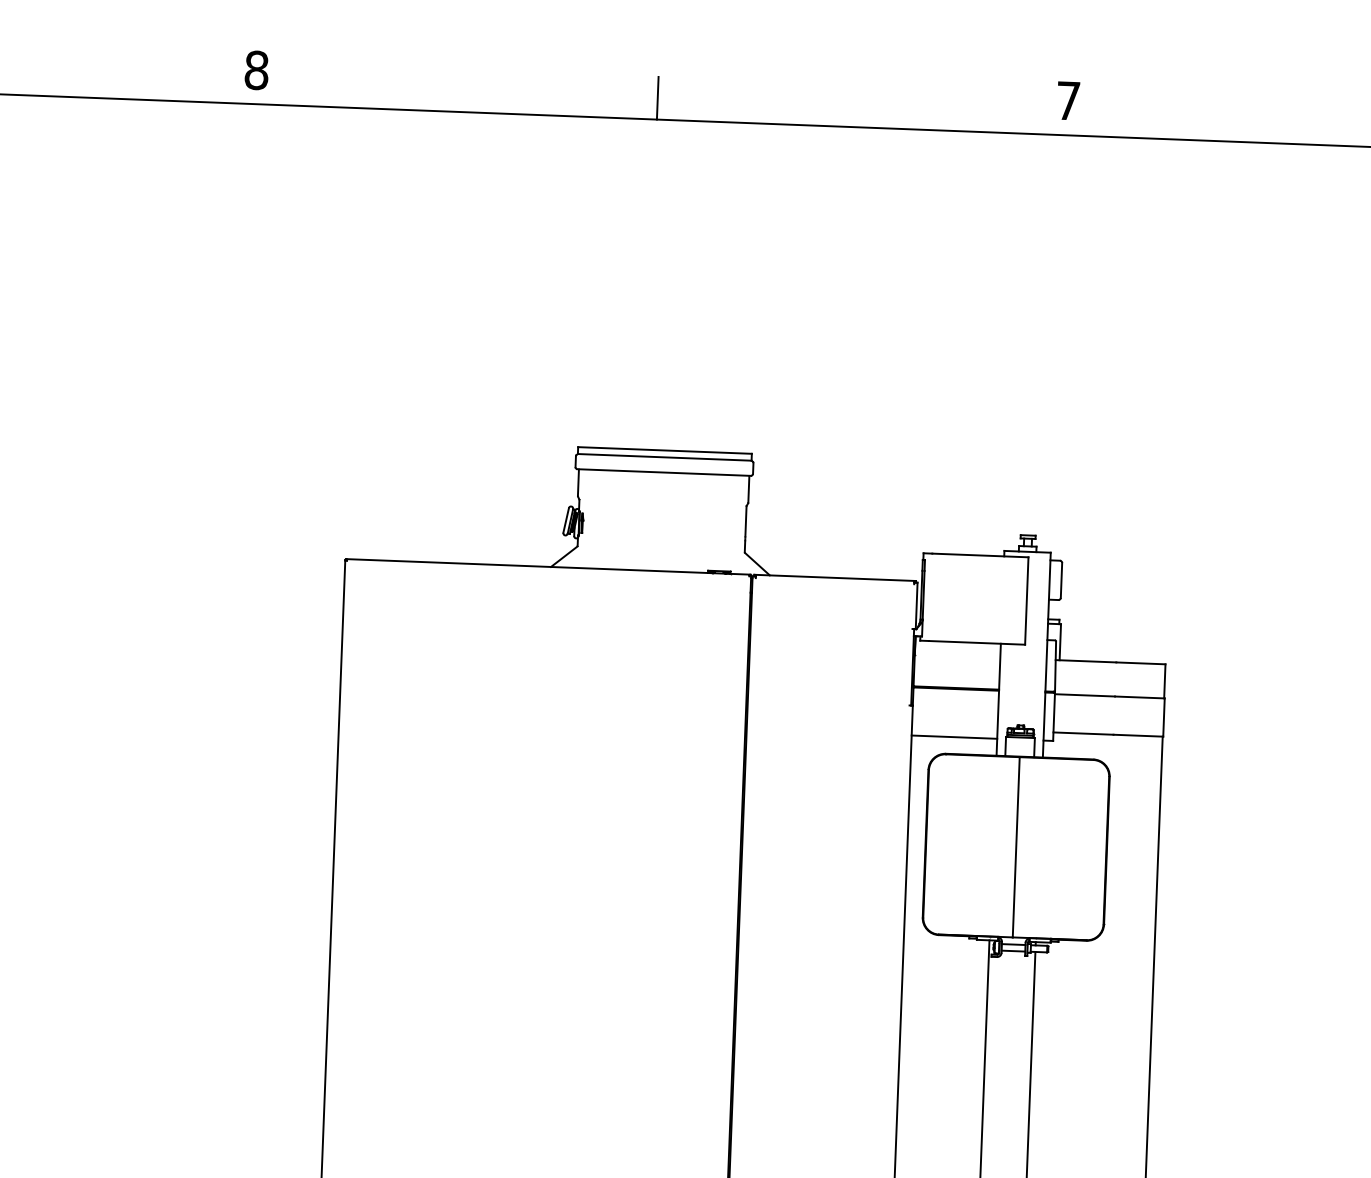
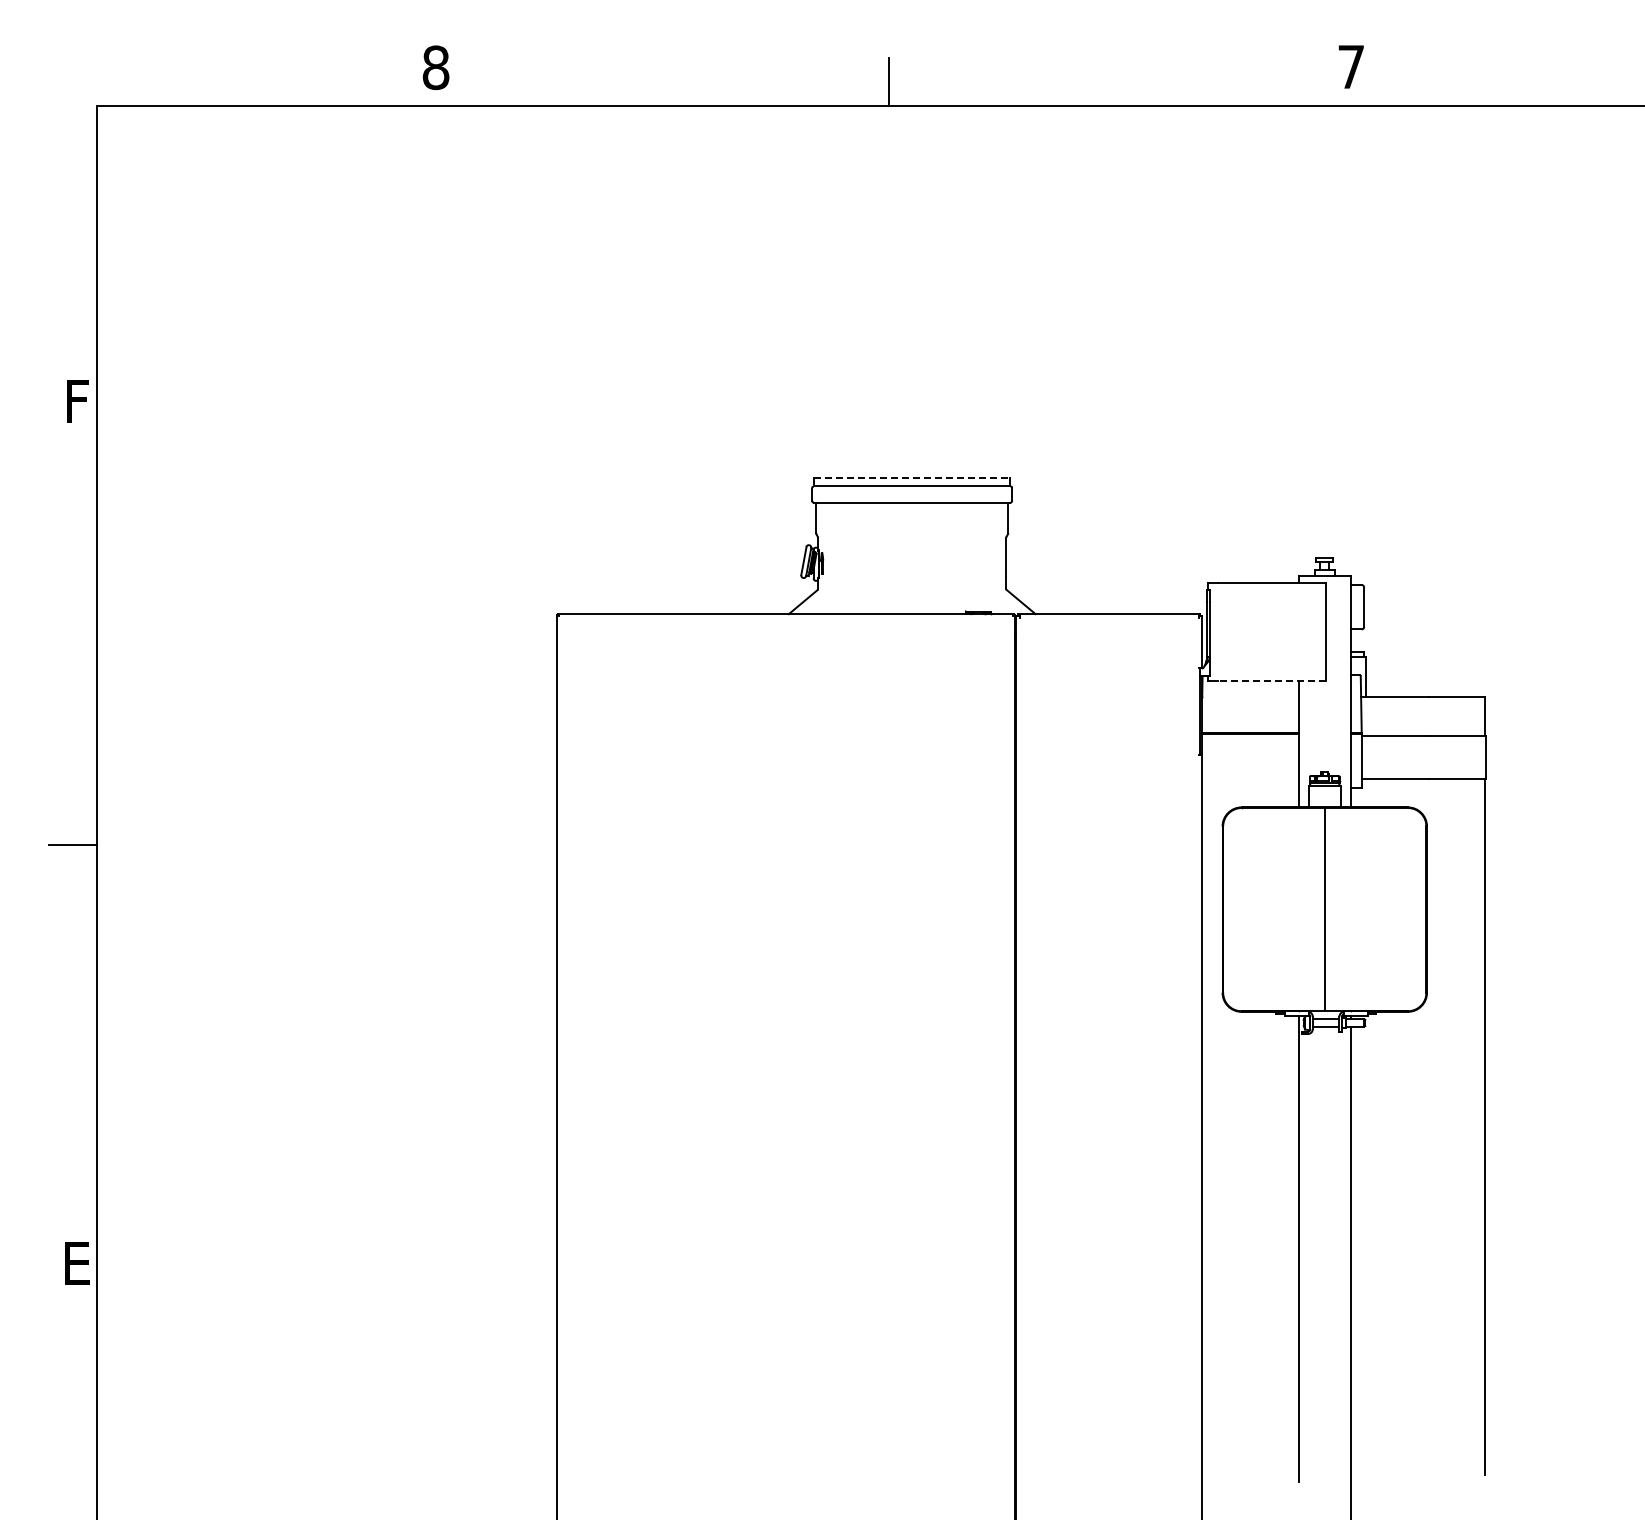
line: (665, 450) -> (912, 478), solid -> dashed
line: (976, 643) -> (1271, 681), solid -> dashed
line: (954, 737) -> (1250, 788), removed

